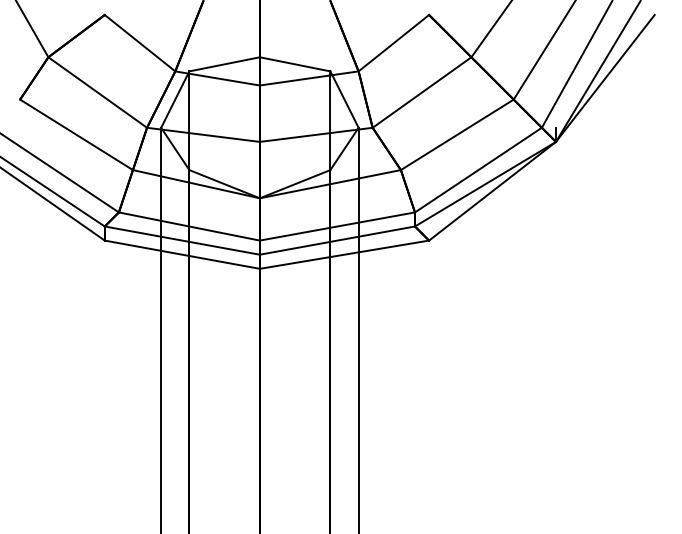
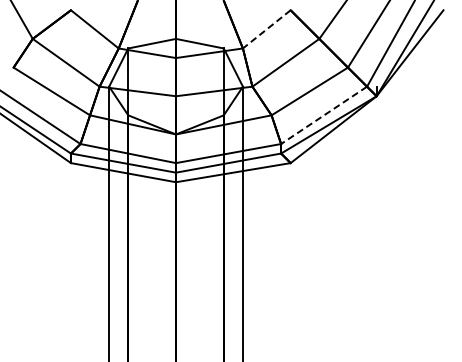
line: (393, 43) -> (266, 29), solid -> dashed
line: (479, 170) -> (324, 115), solid -> dashed

